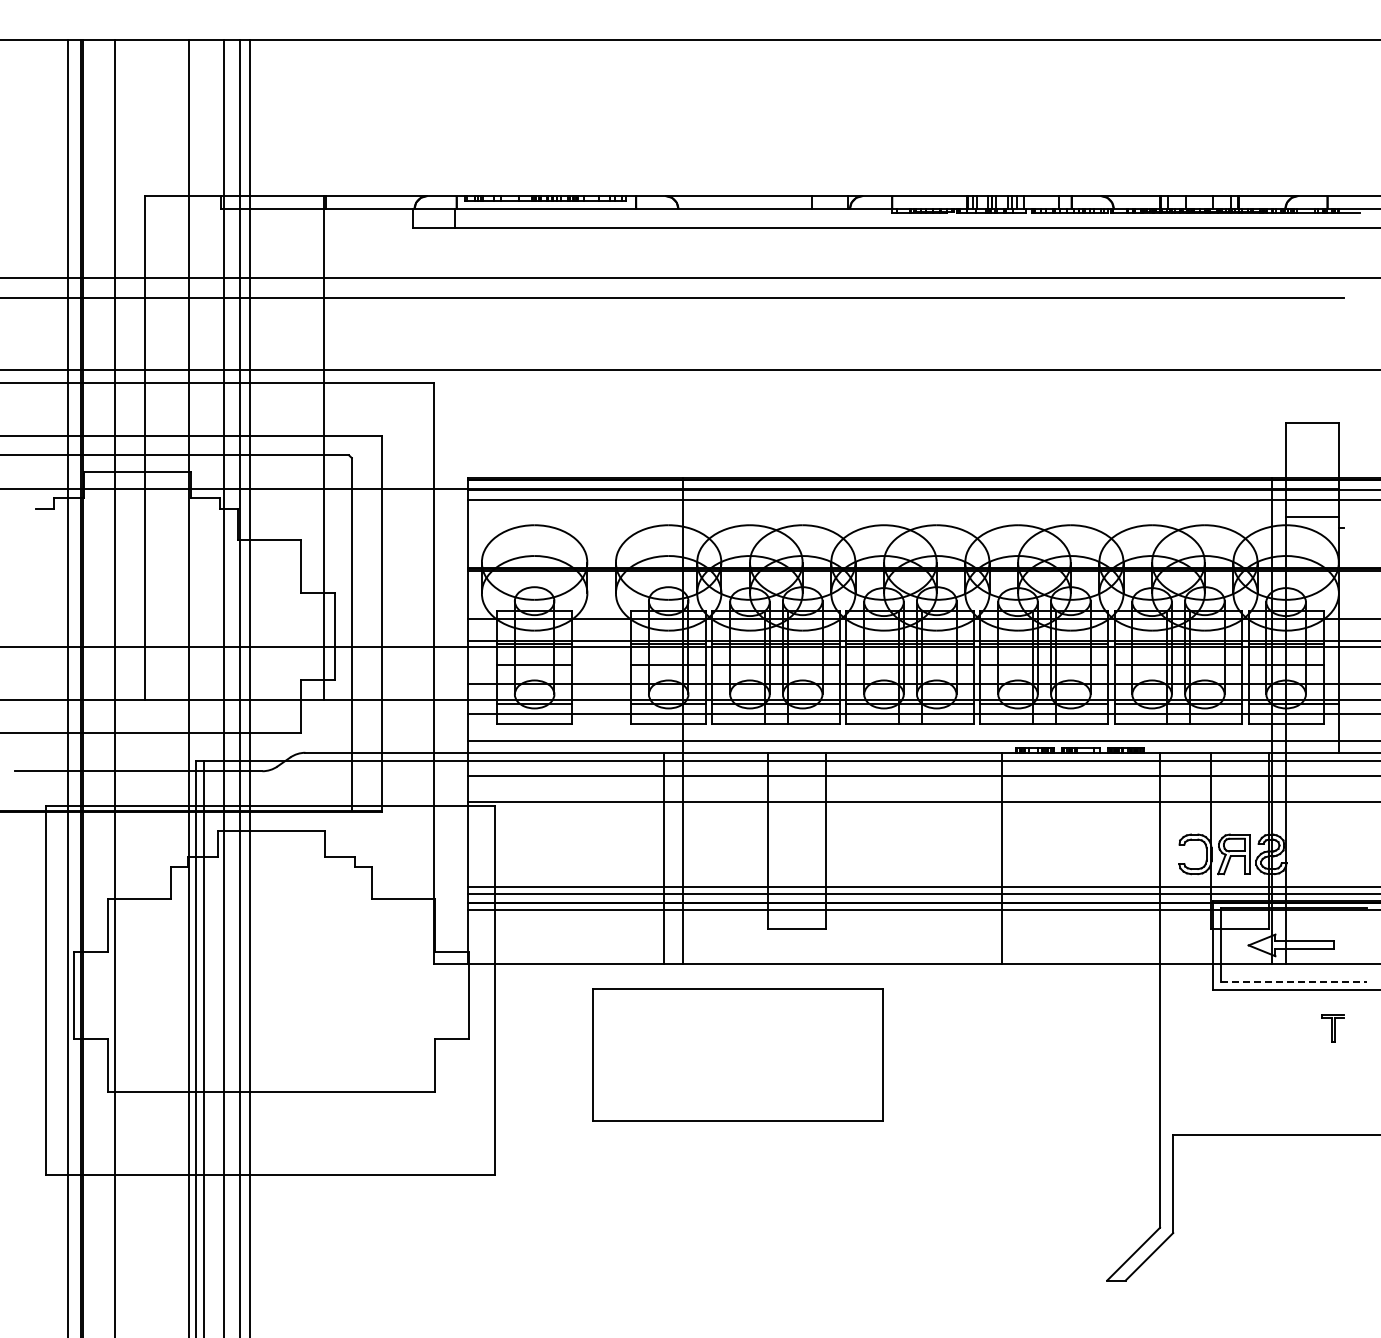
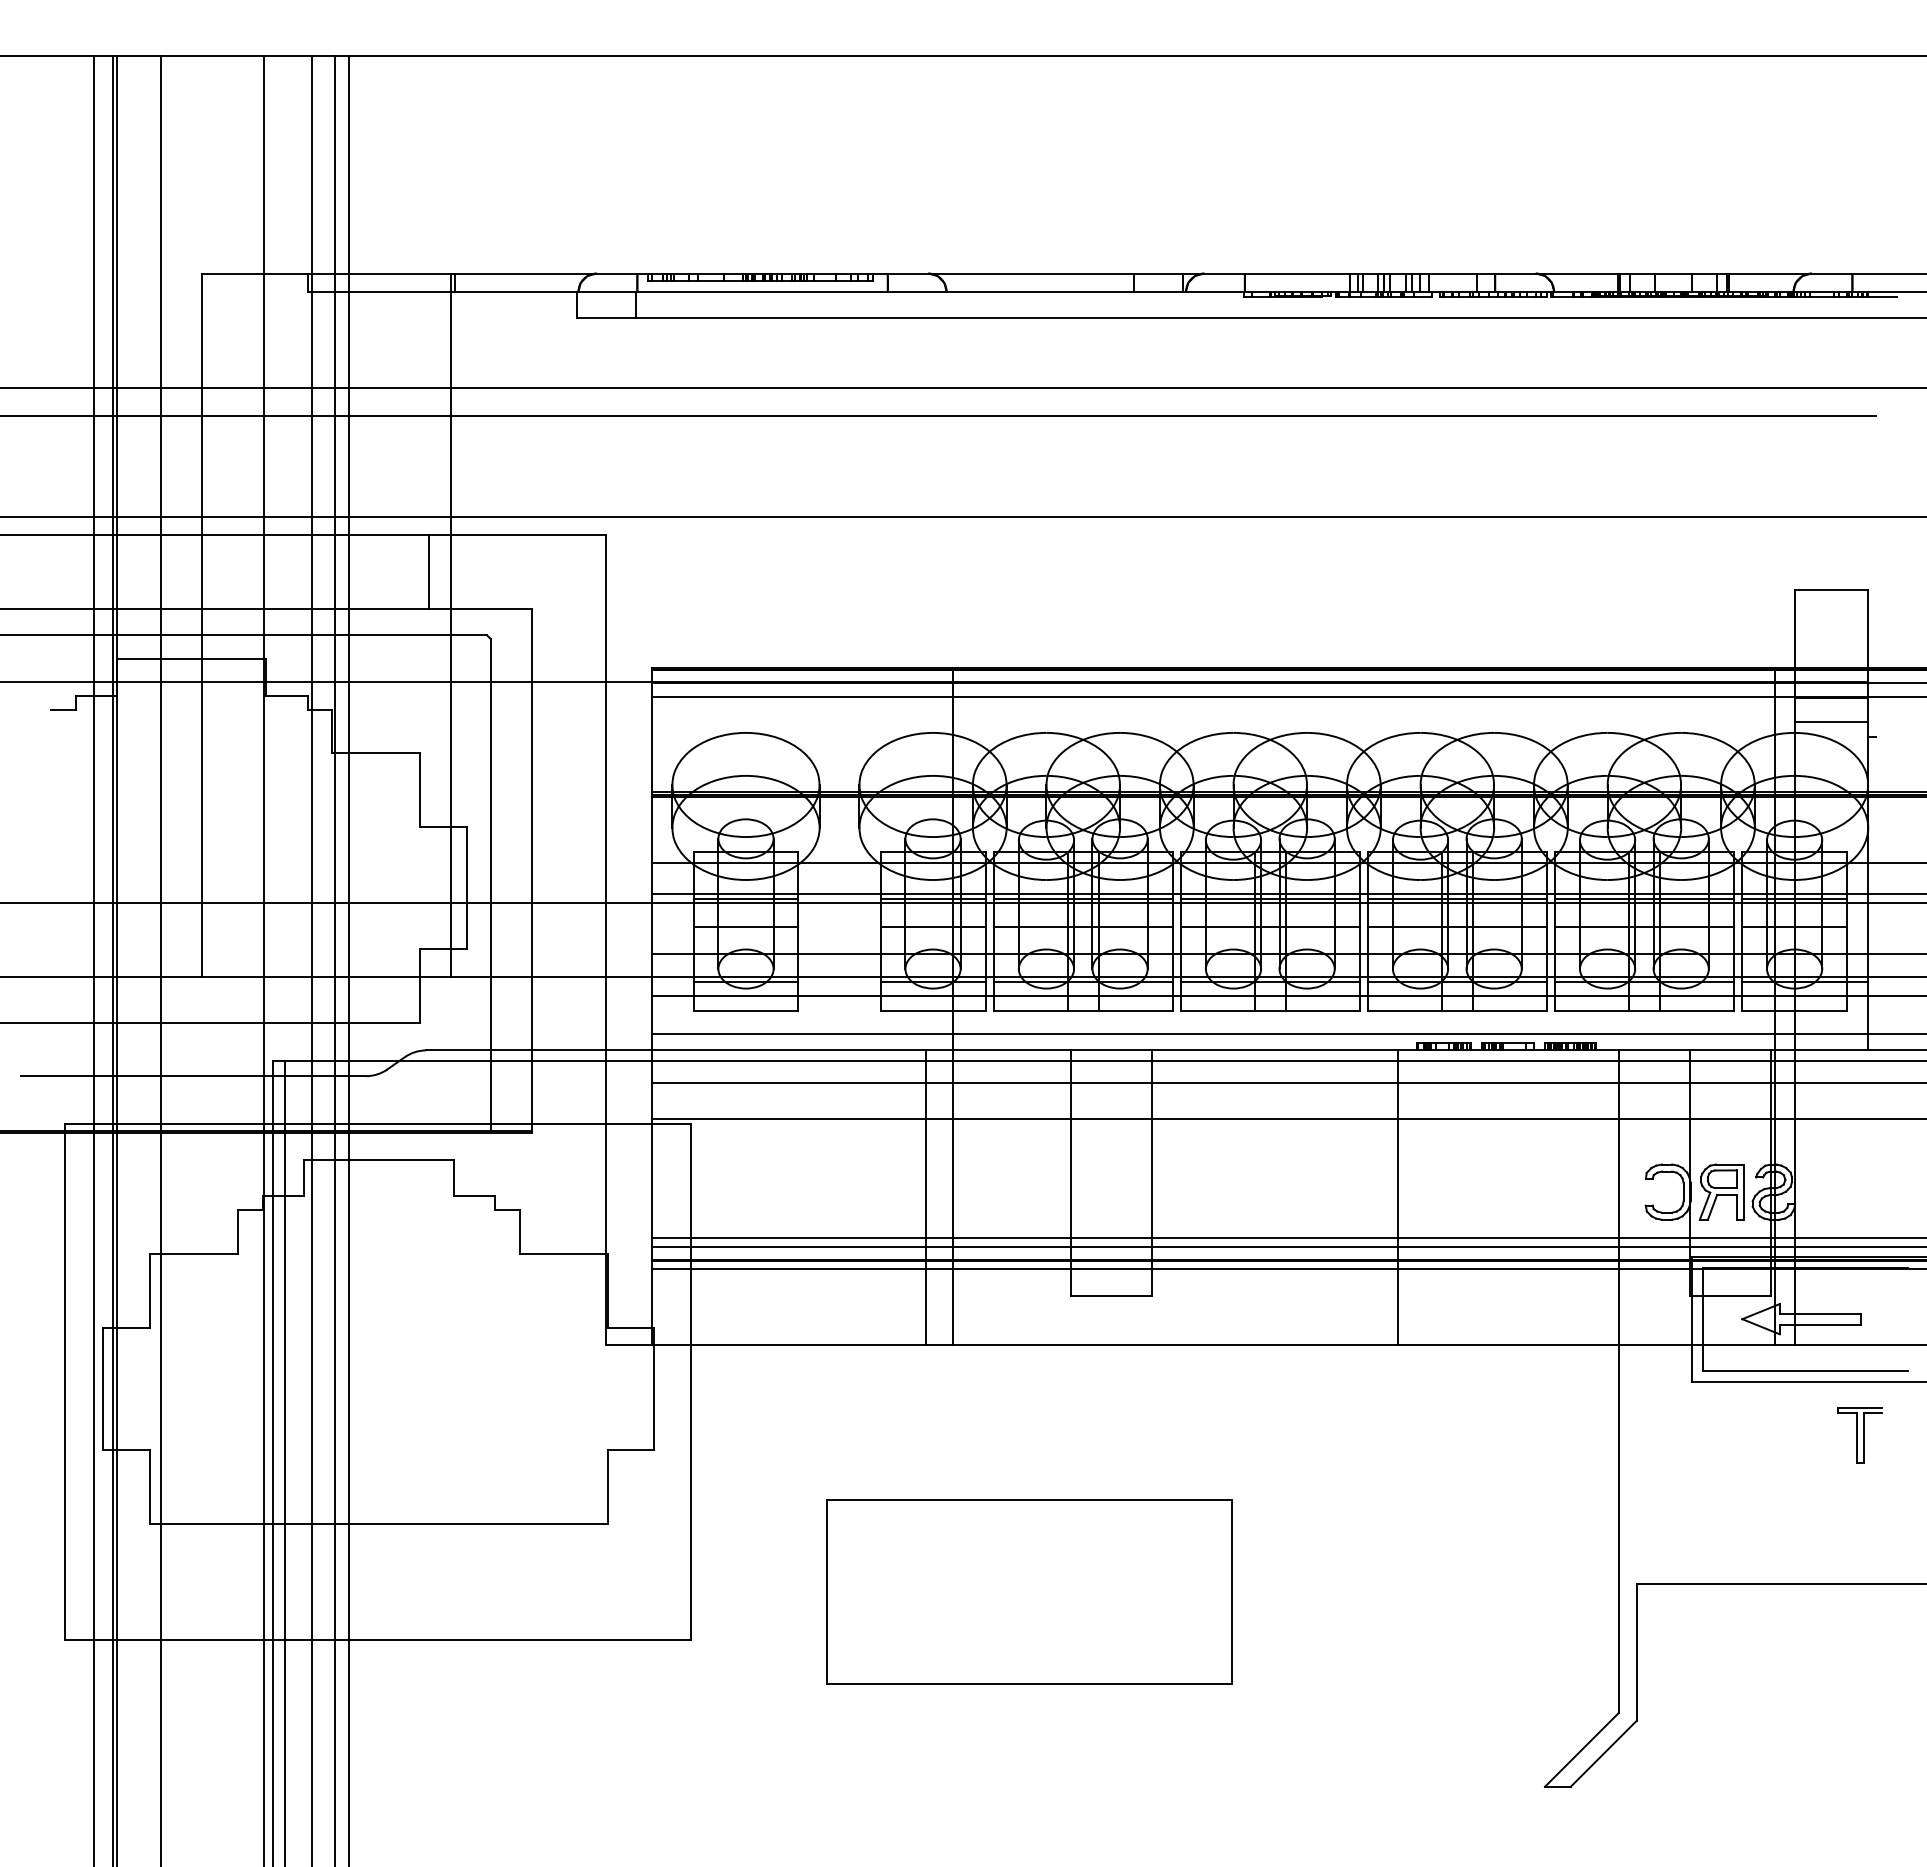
line: (307, 409) -> (429, 571), added
line: (1294, 982) -> (1806, 1370), dashed -> solid
part: (1333, 1028) -> (1860, 1435), size x1.43
part: (737, 1054) -> (1029, 1591), moved

